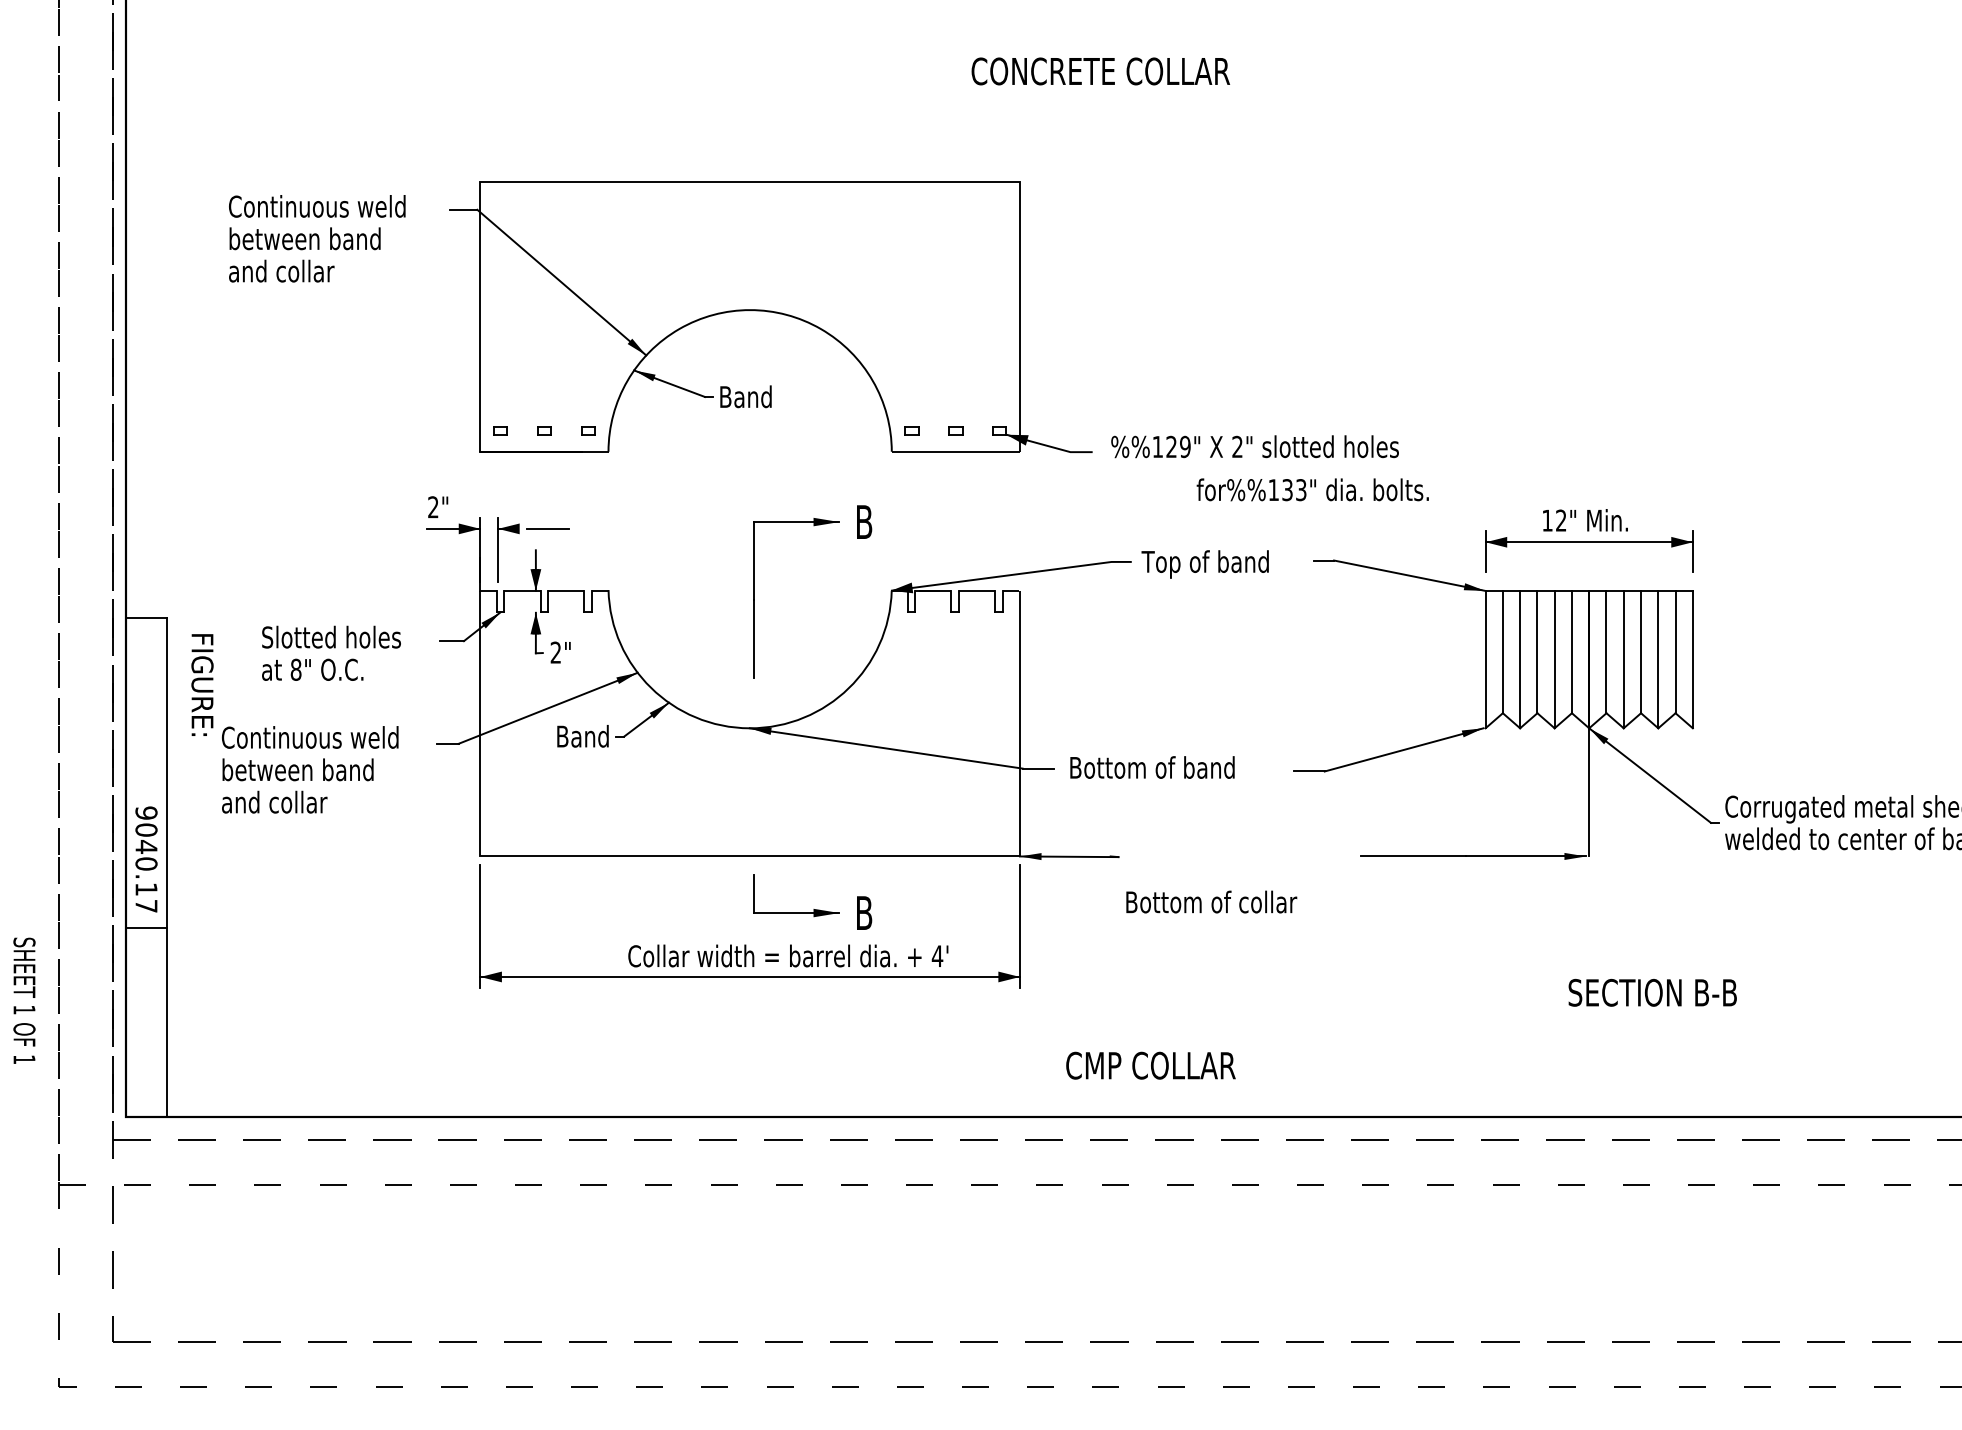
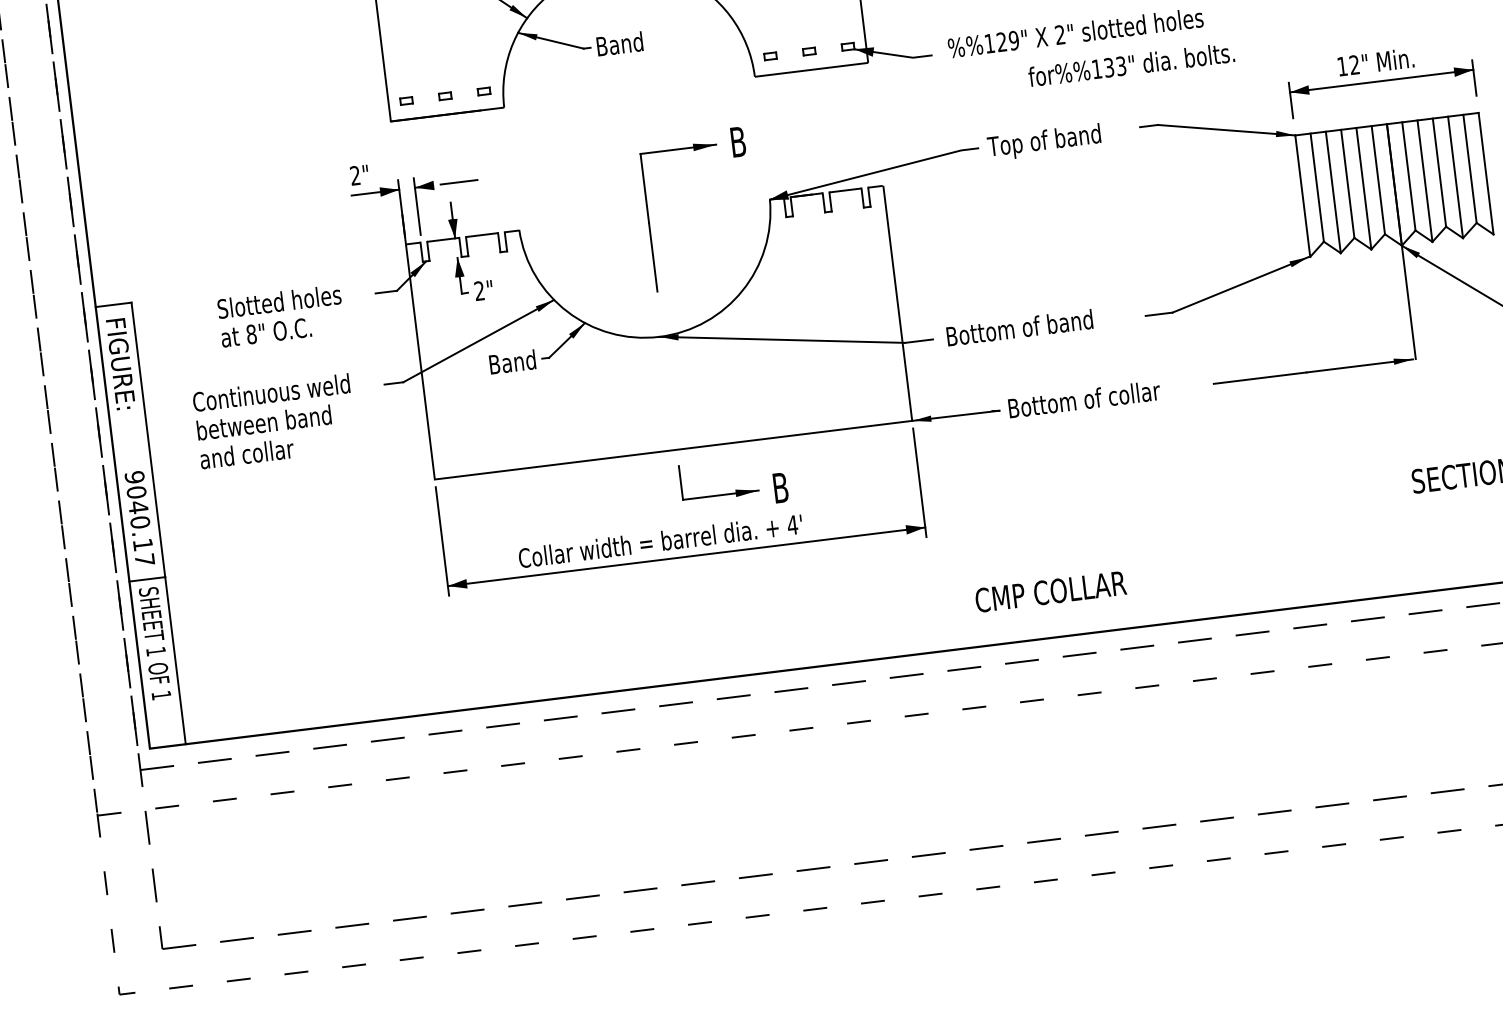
text: (202, 684) -> (120, 363), moved
text: (1211, 901) -> (1084, 398), moved
text: (788, 955) -> (660, 540), moved
text: (24, 1000) -> (155, 643), moved

